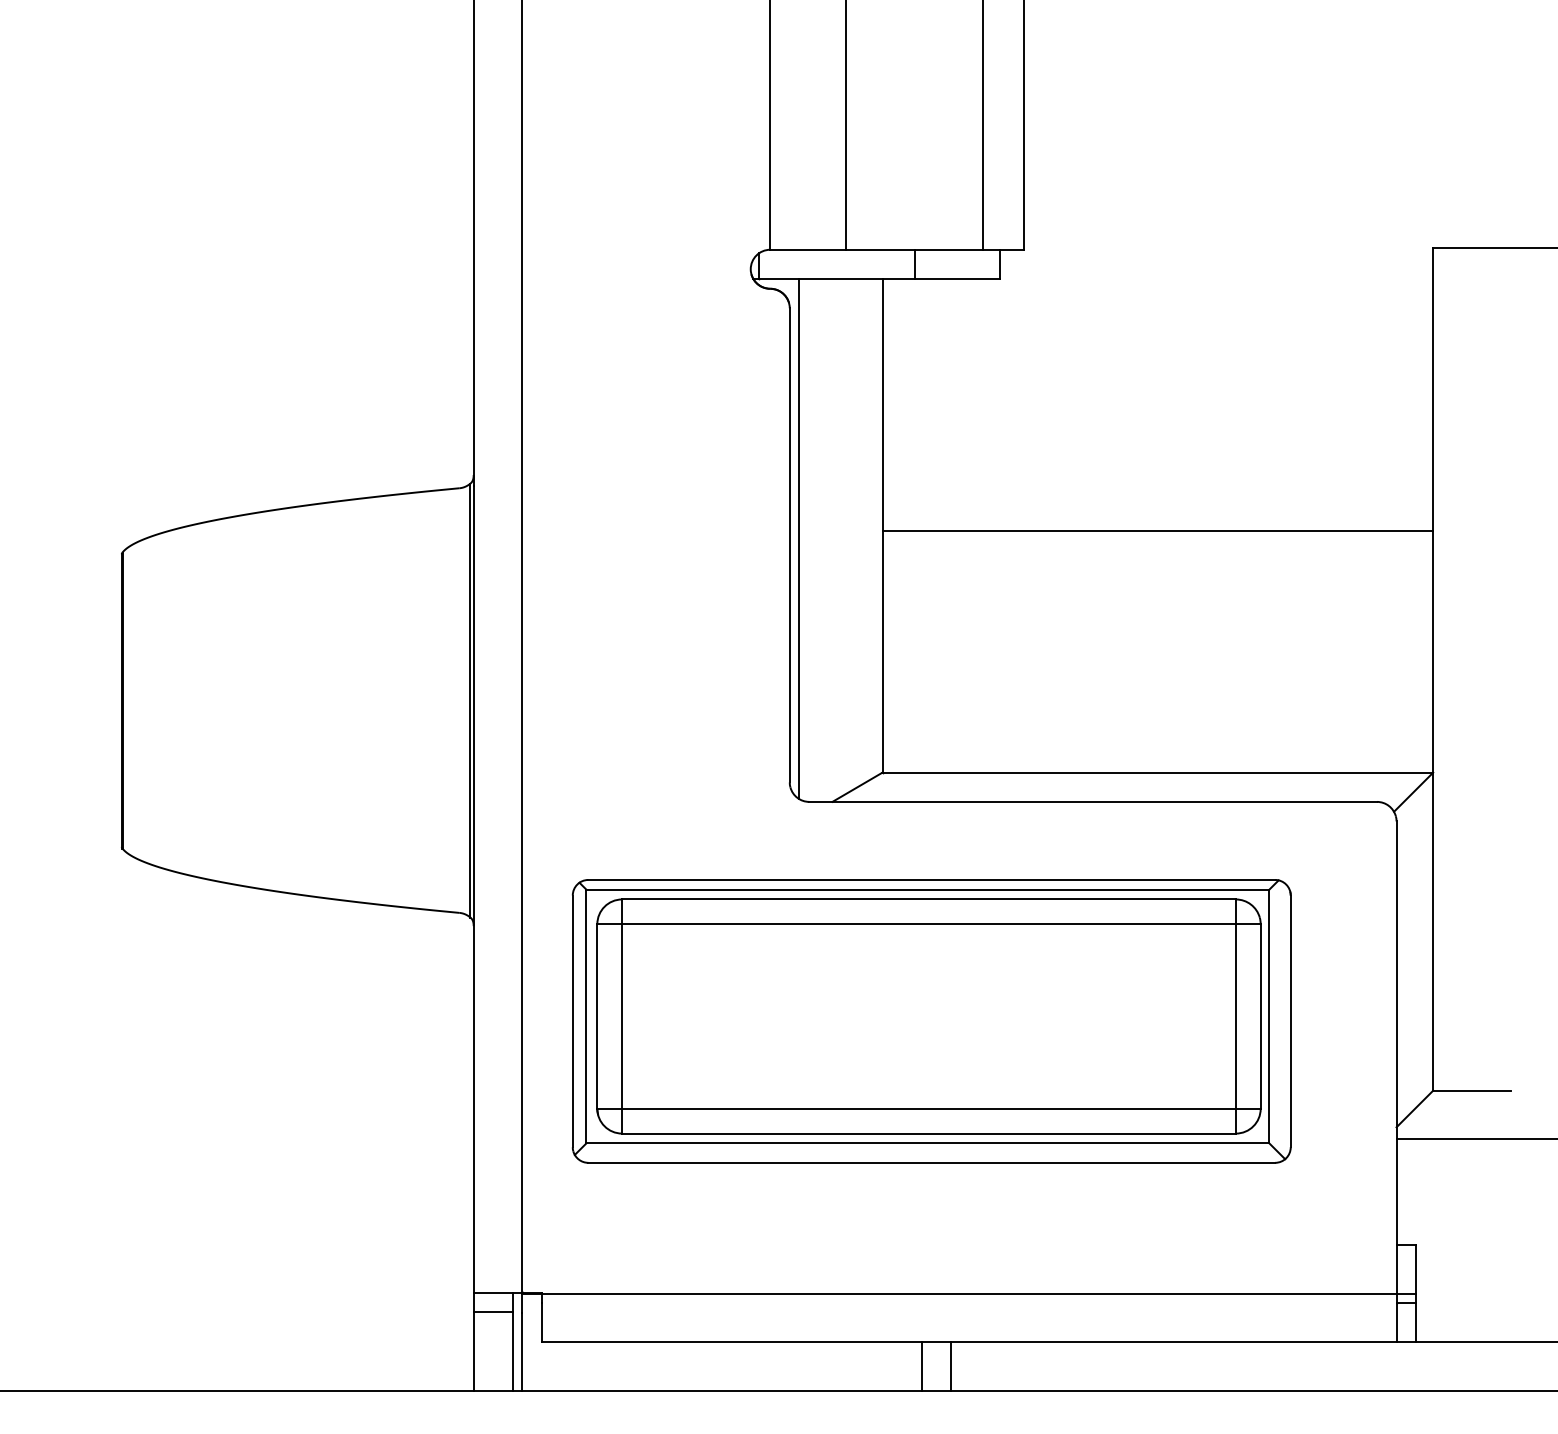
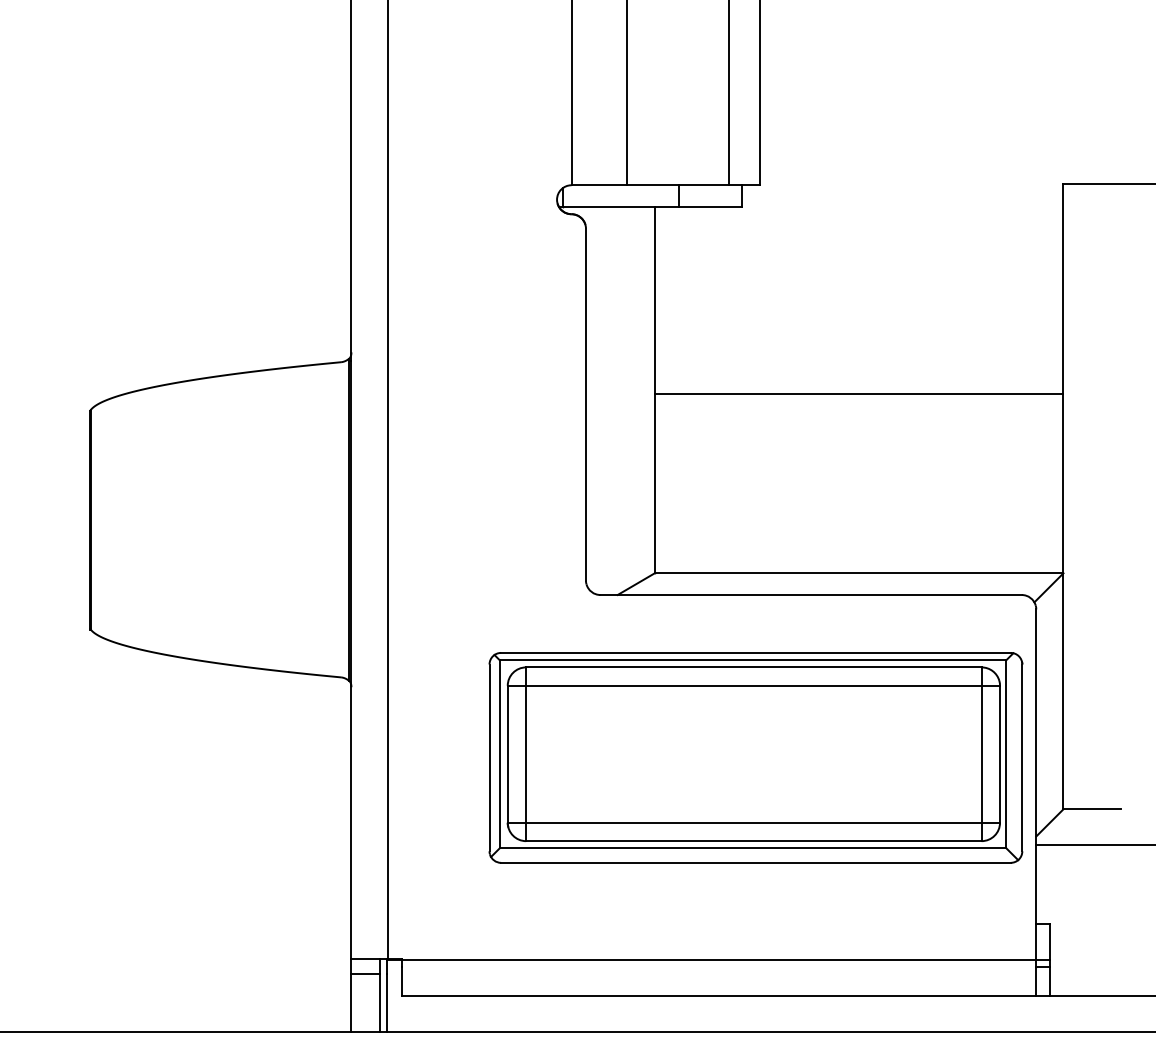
line: (799, 539) -> (593, 400), removed
part: (931, 1021) -> (755, 757), moved
line: (922, 1366) -> (684, 1013), removed
line: (951, 1366) -> (706, 1013), removed

